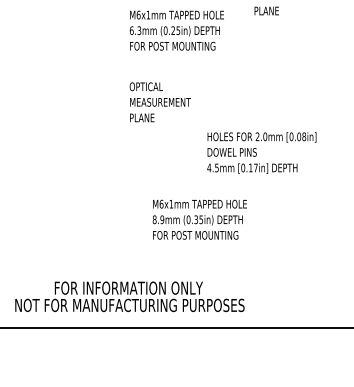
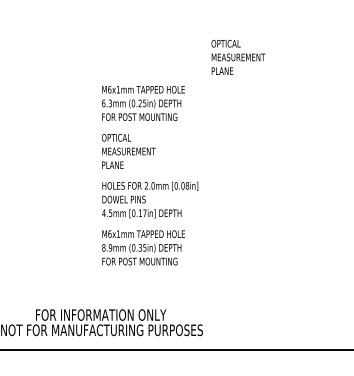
text: (177, 29) -> (143, 102), moved
text: (262, 152) -> (150, 199), moved
text: (199, 219) -> (143, 247), moved

